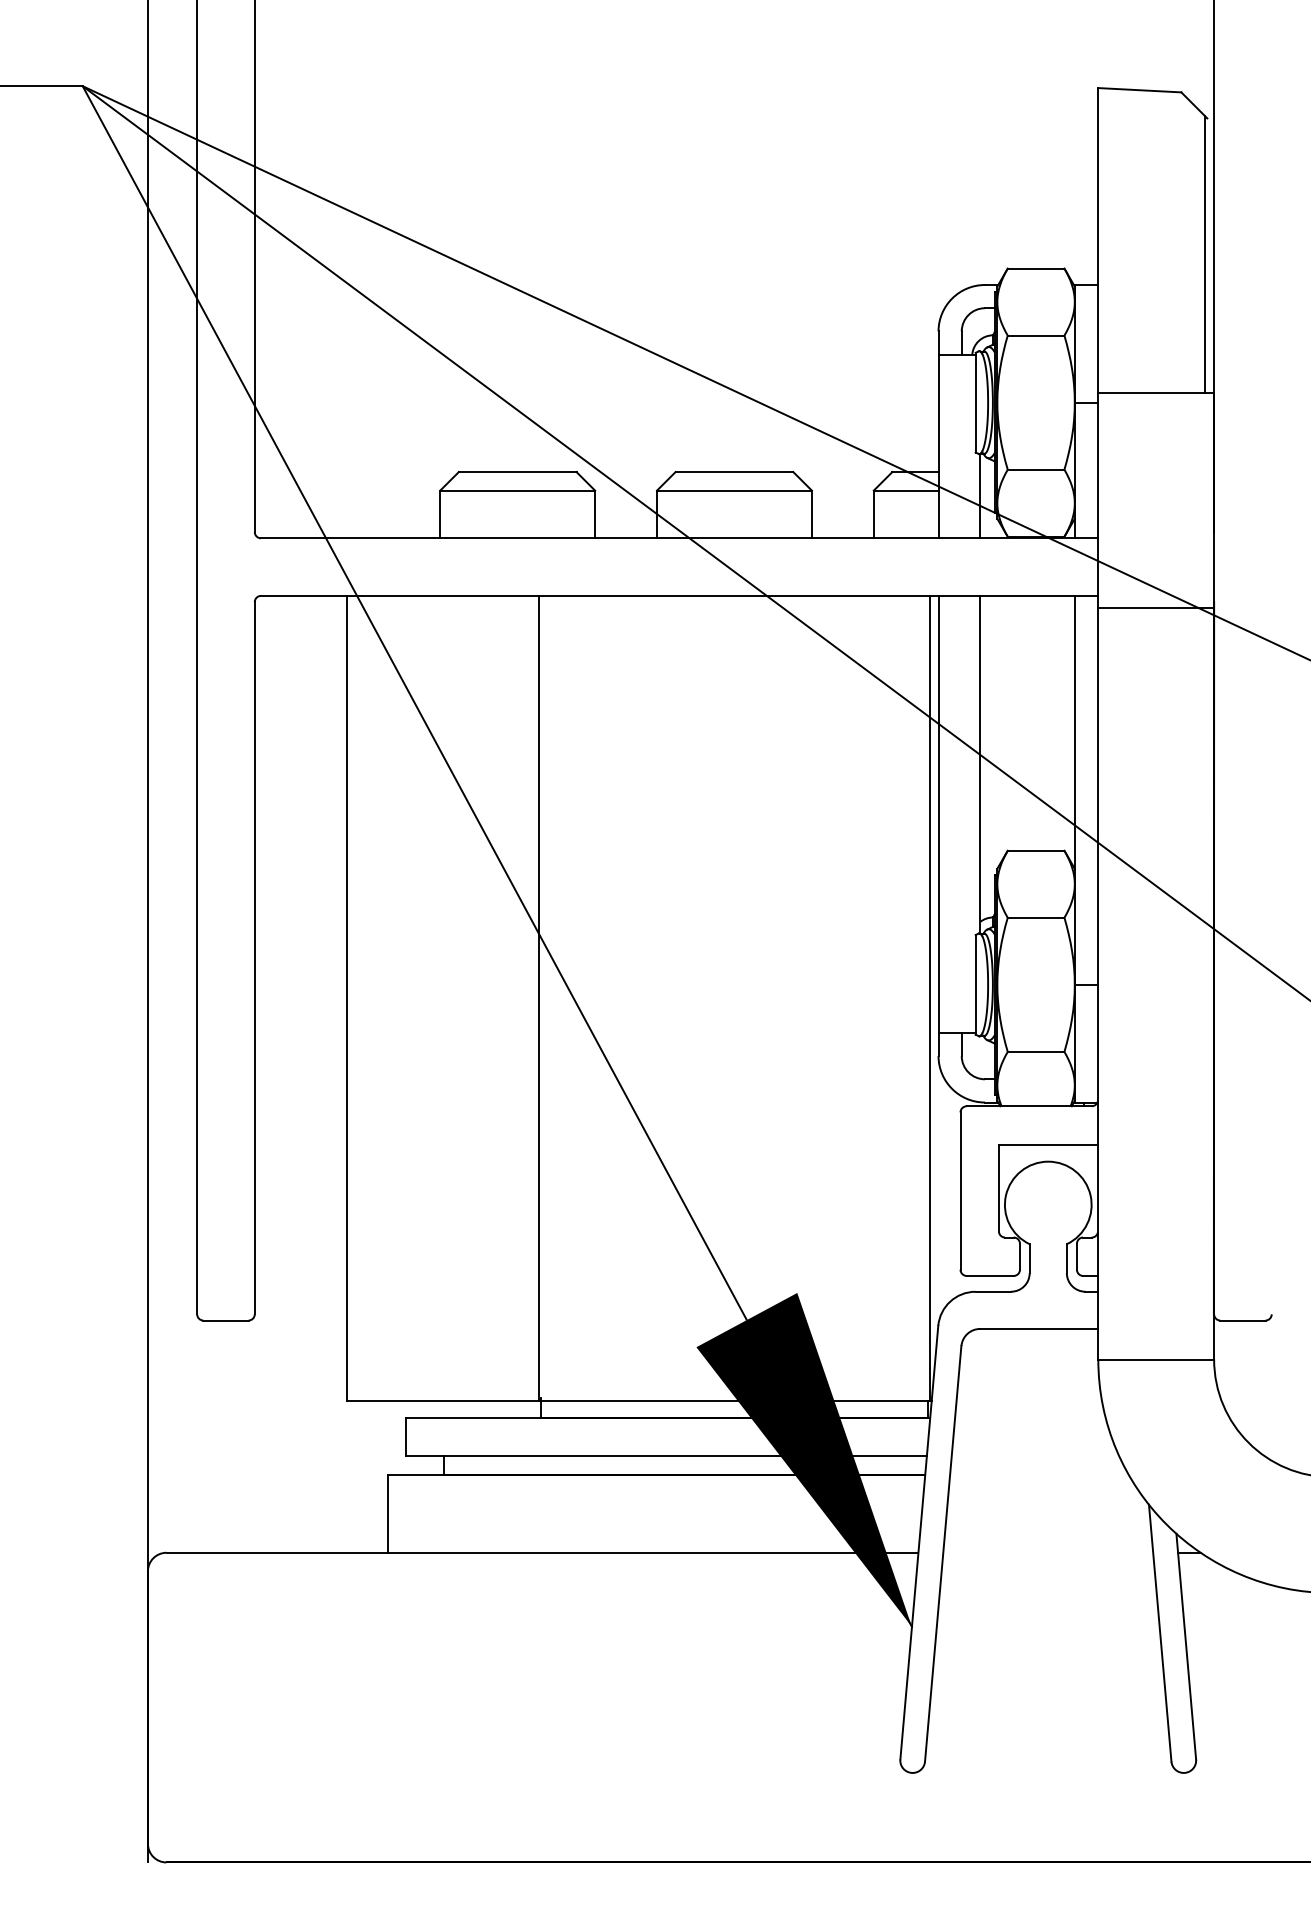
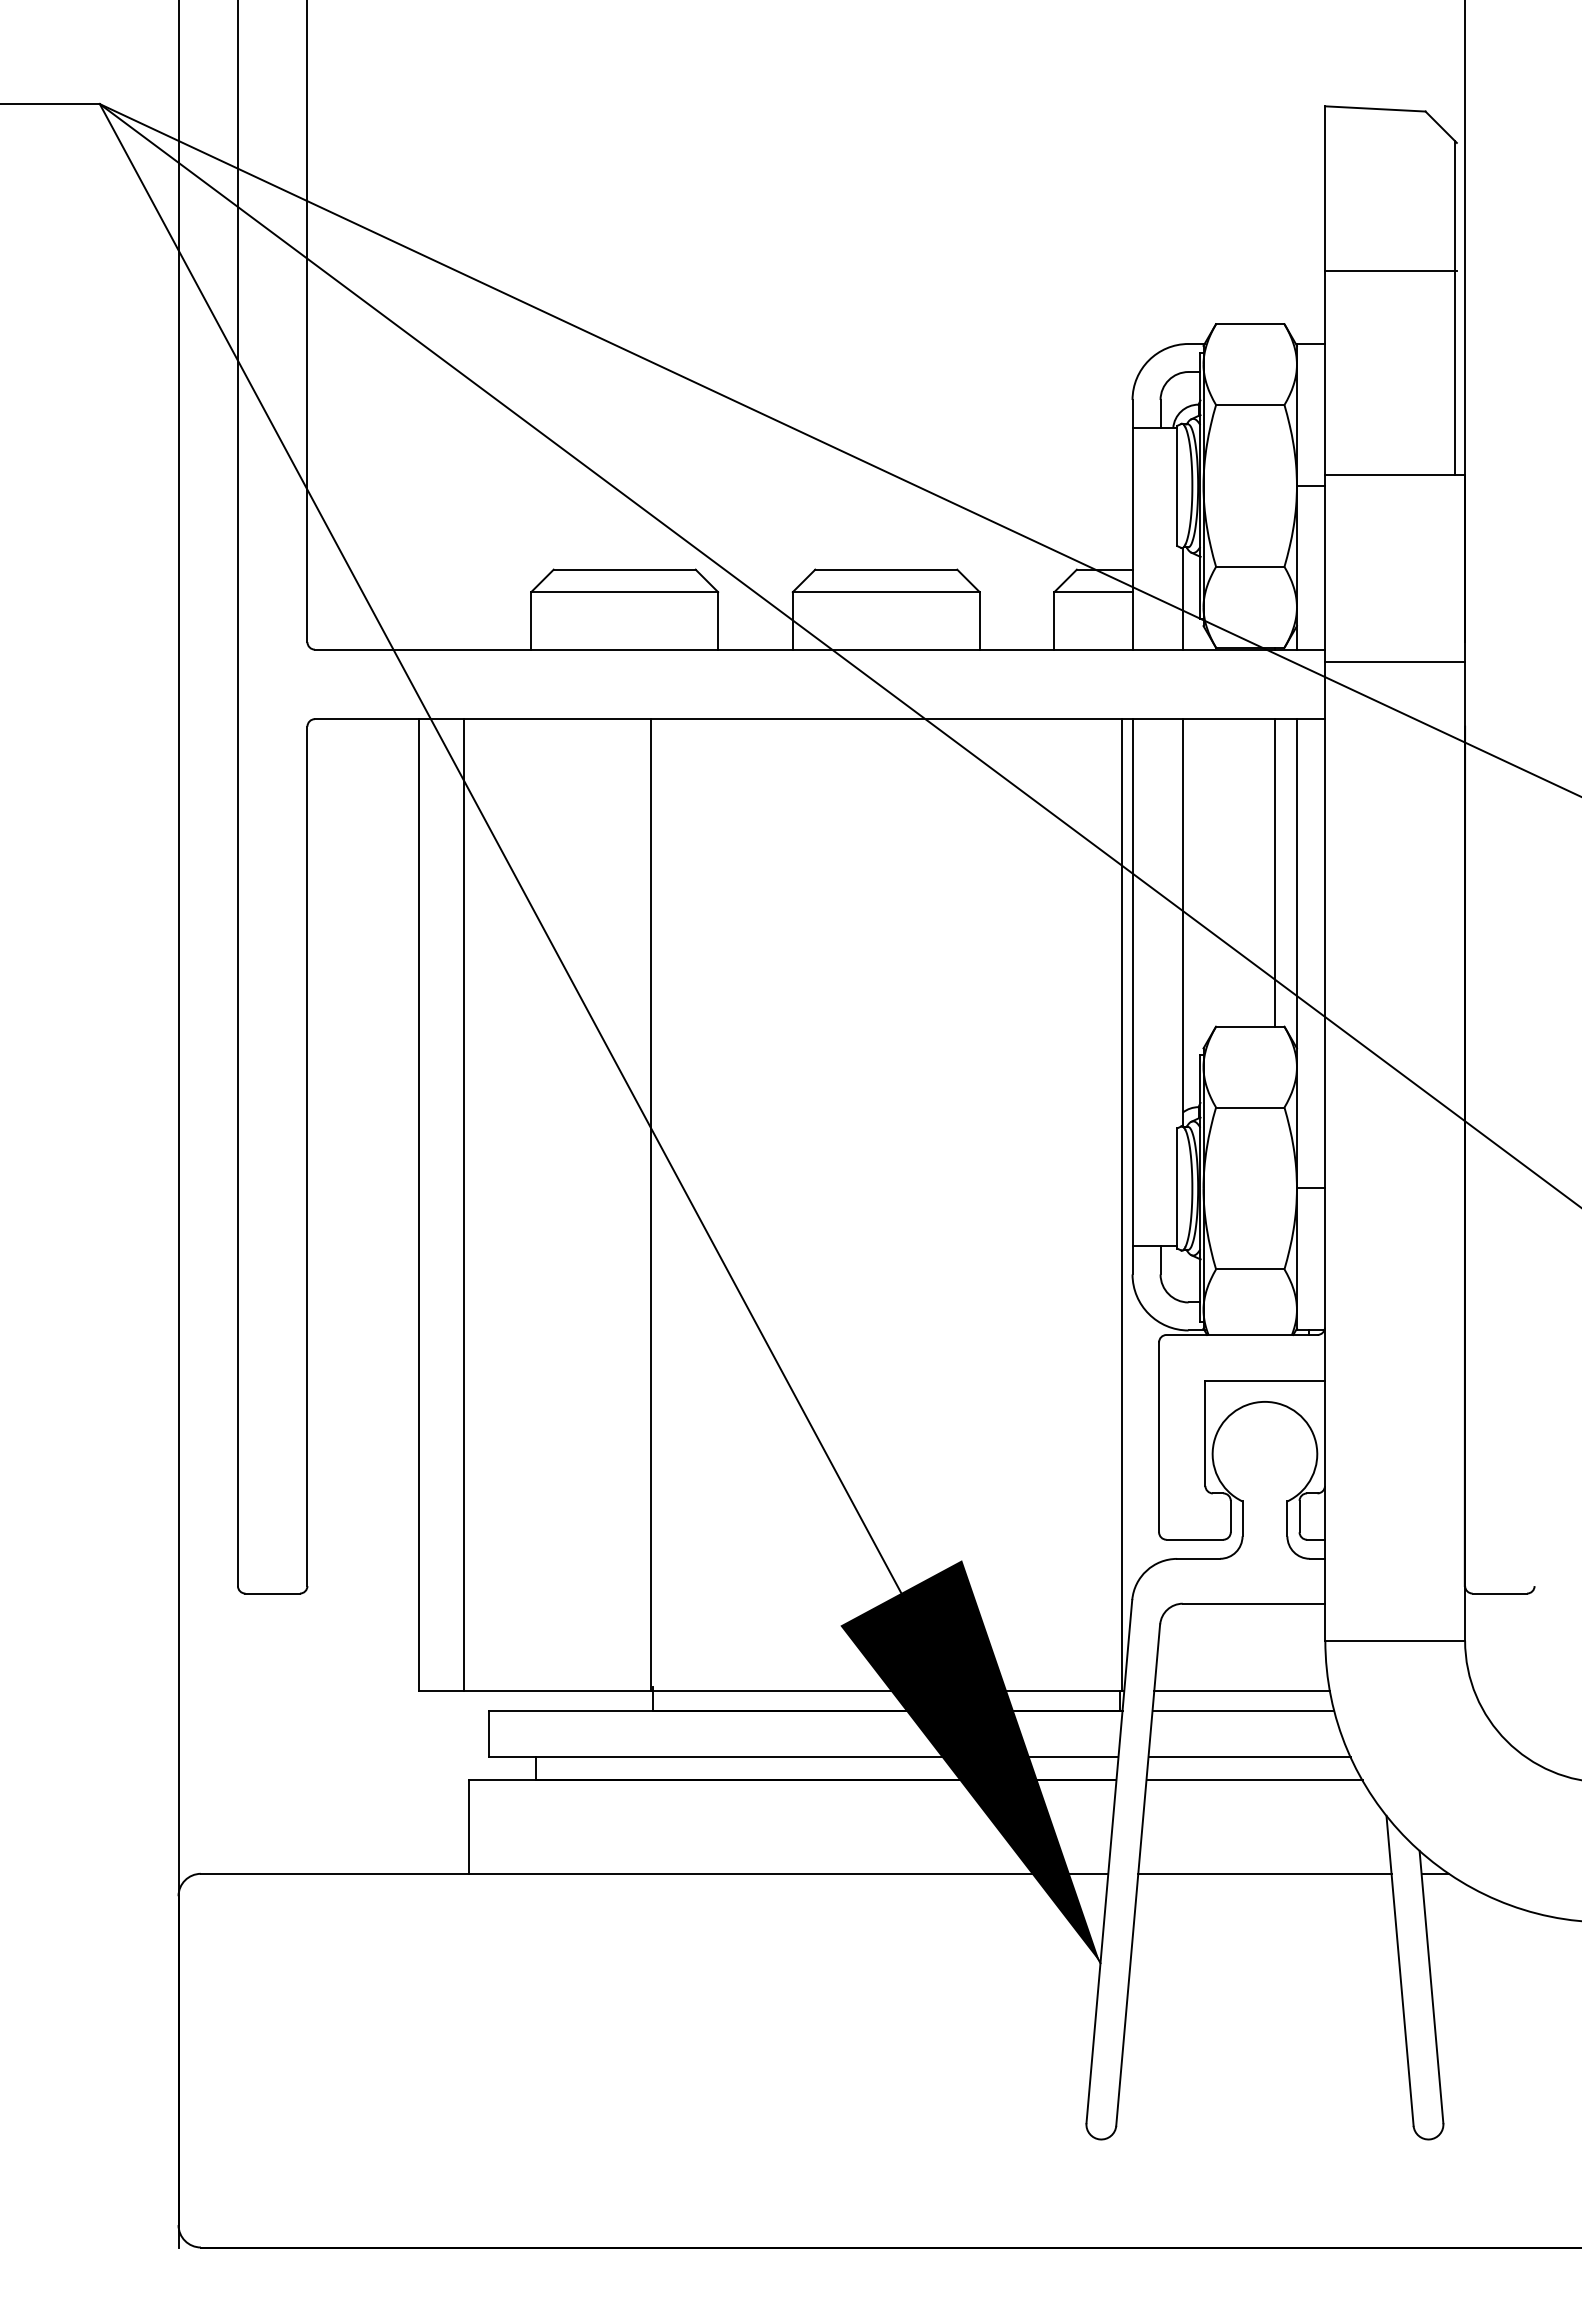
line: (1152, 224) -> (1390, 270), added
line: (1156, 607) -> (1395, 661), moved
line: (1056, 722) -> (1274, 872), added
line: (384, 998) -> (464, 1204), added
line: (1028, 1400) -> (1241, 1690), added
line: (1030, 1417) -> (1243, 1710), added
line: (1035, 1456) -> (1249, 1757), added
line: (1039, 1475) -> (1254, 1780), added
line: (1047, 1552) -> (1264, 1873), added

